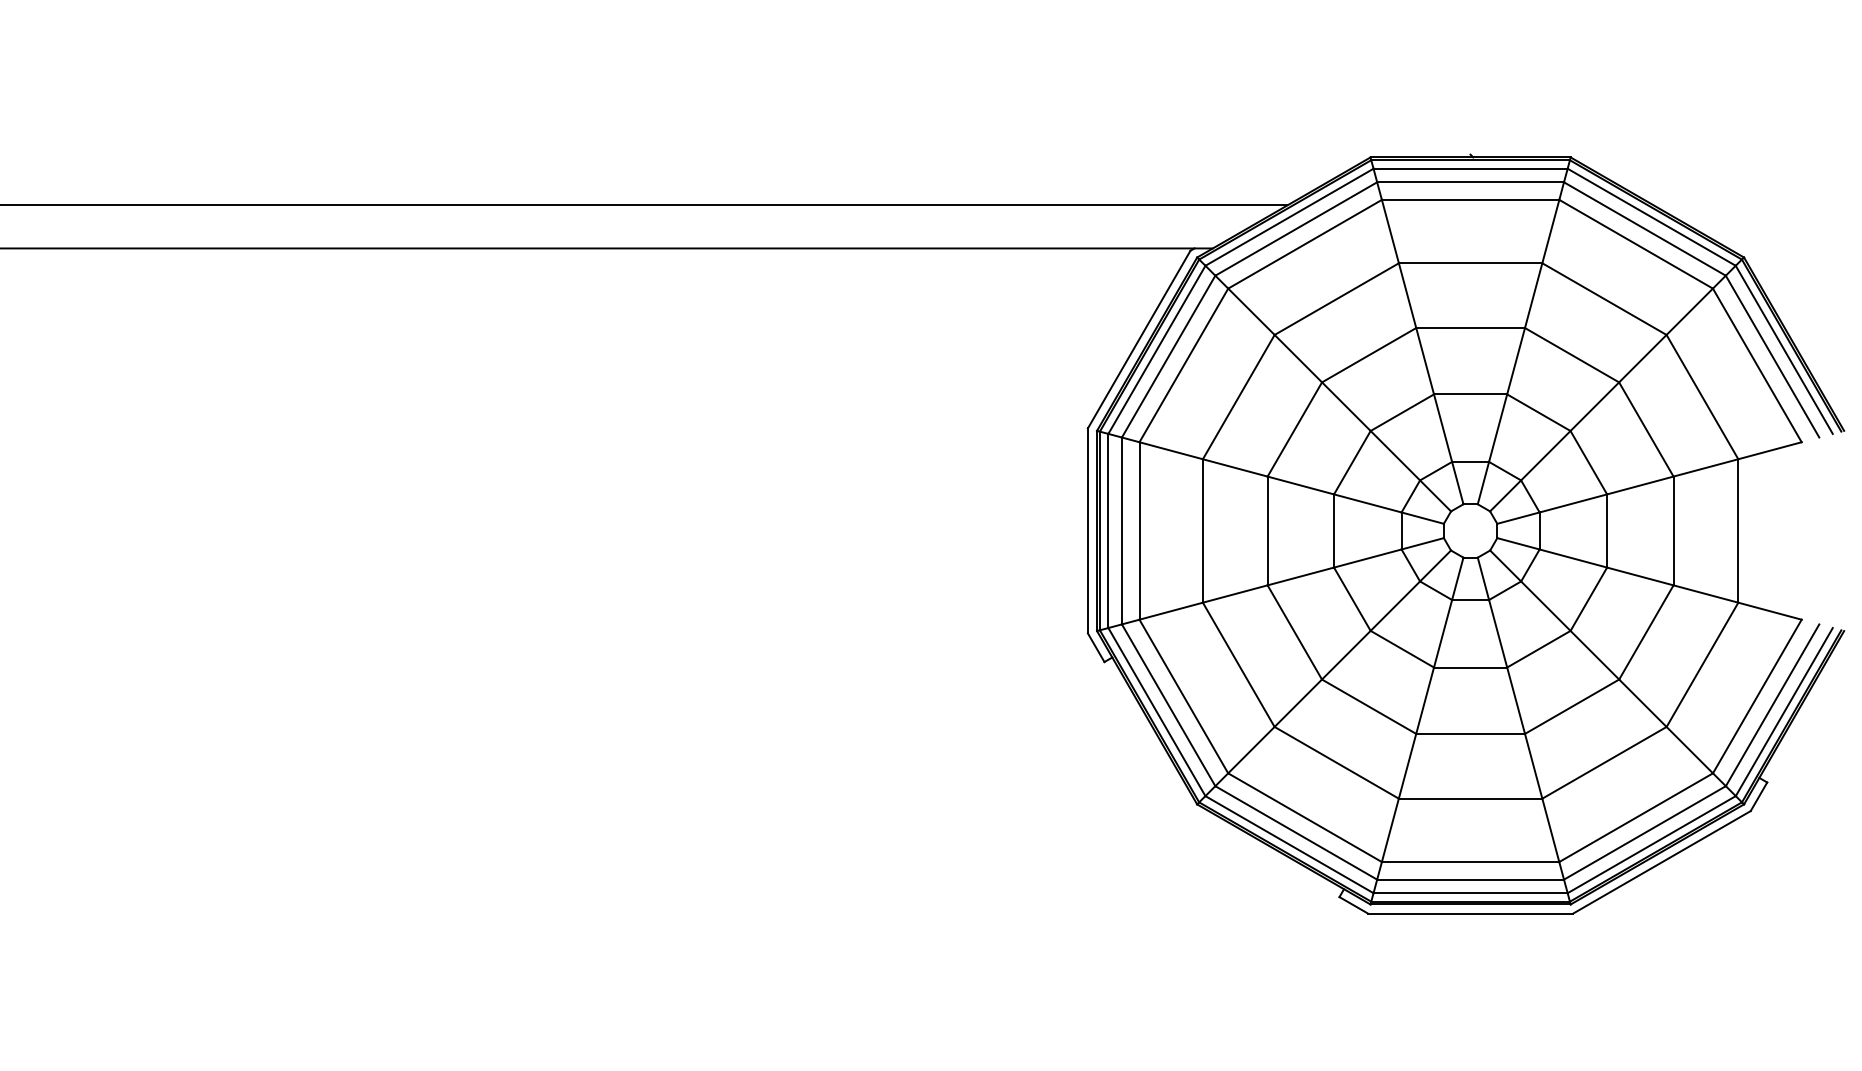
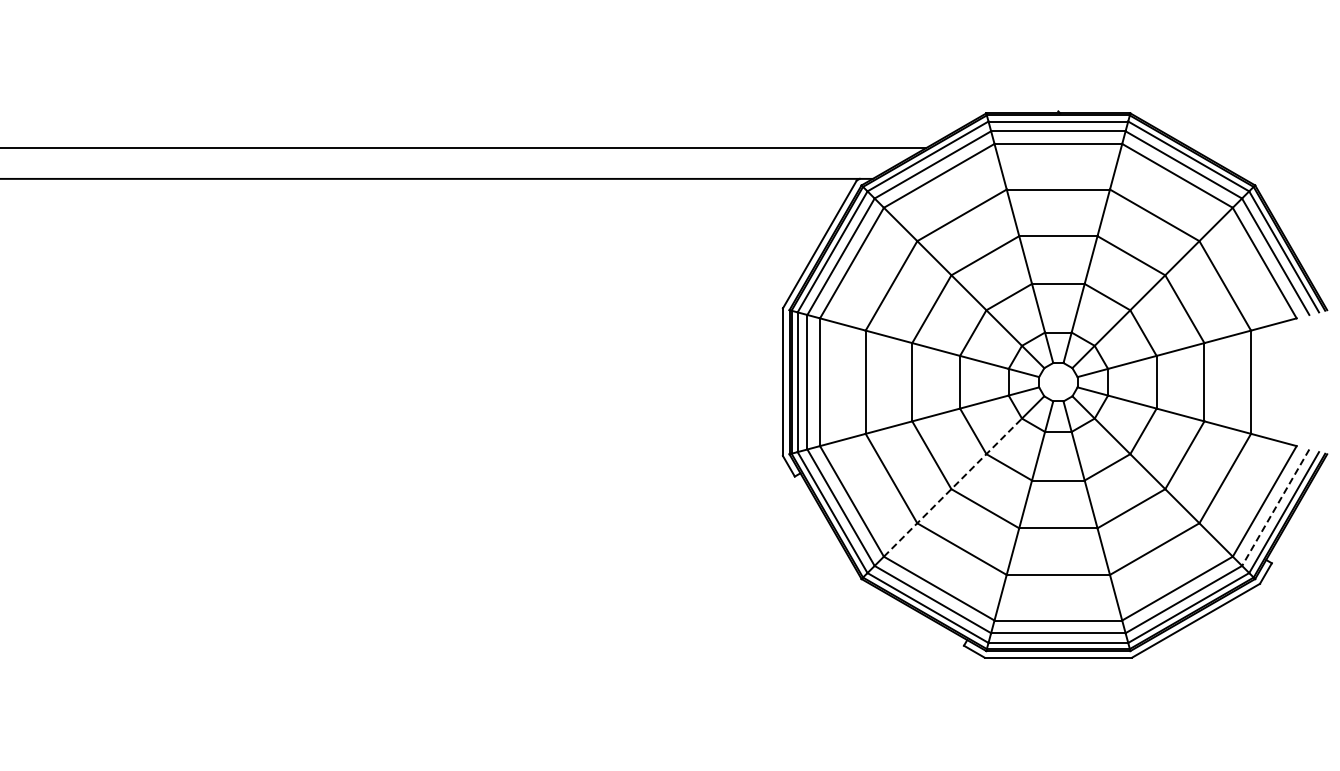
line: (1323, 677) -> (952, 487), solid -> dashed
line: (1772, 706) -> (1275, 508), solid -> dashed

